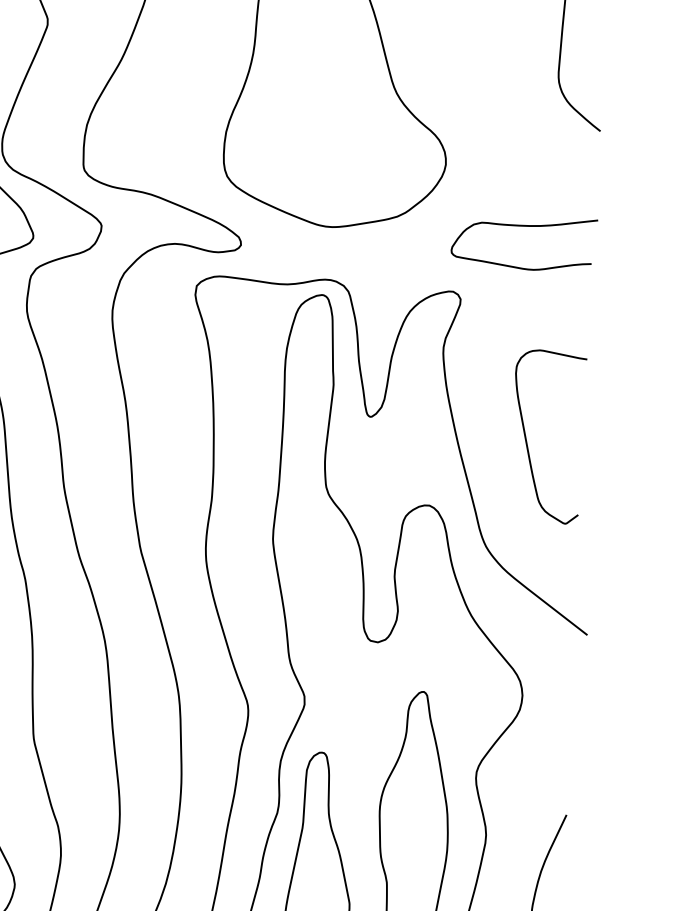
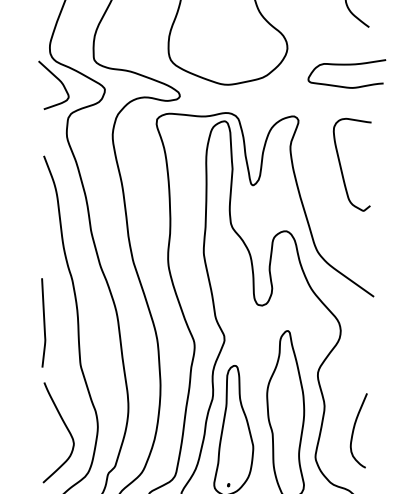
curve: (523, 227) -> (346, 65), moved
curve: (527, 437) -> (341, 165), moved

